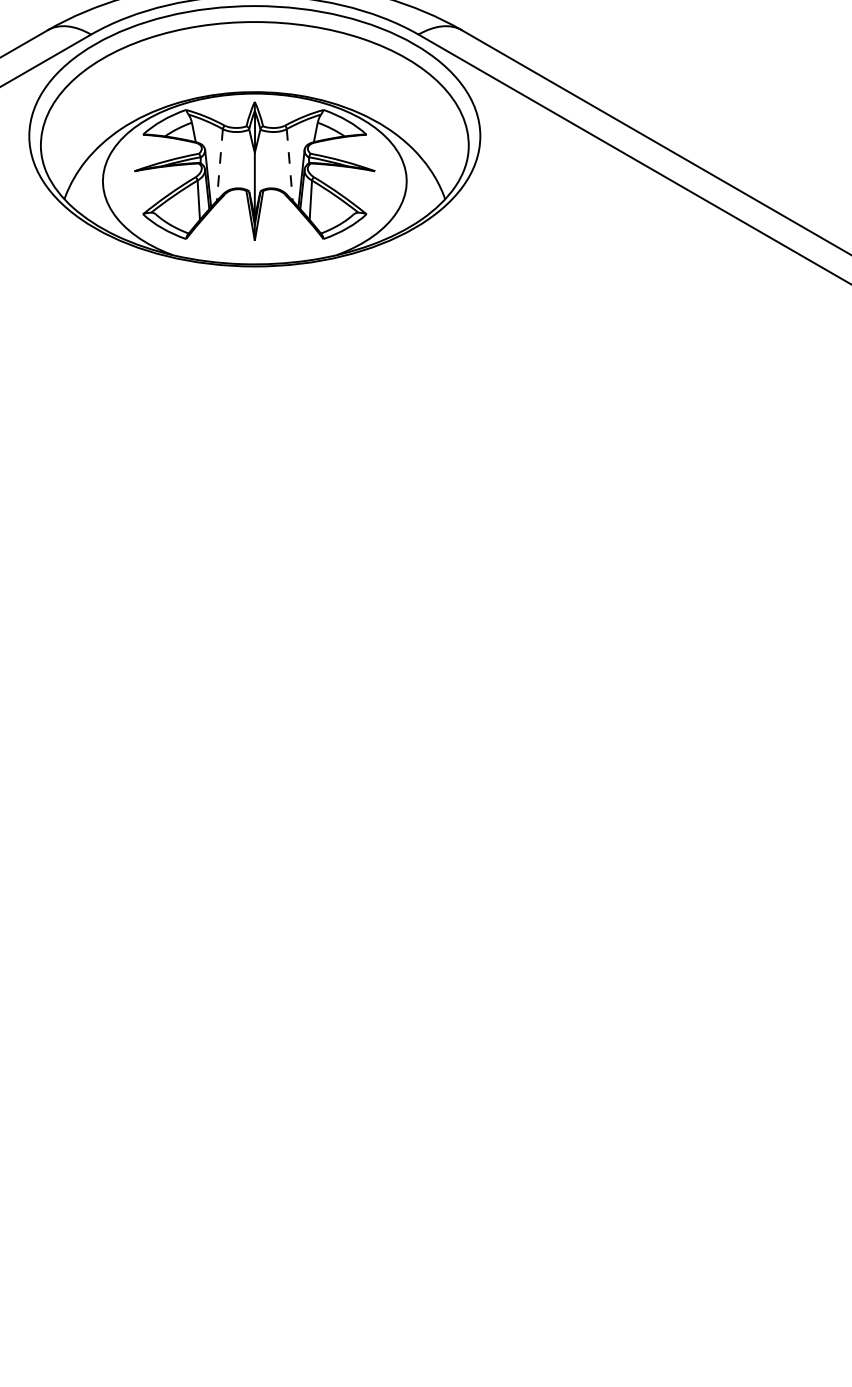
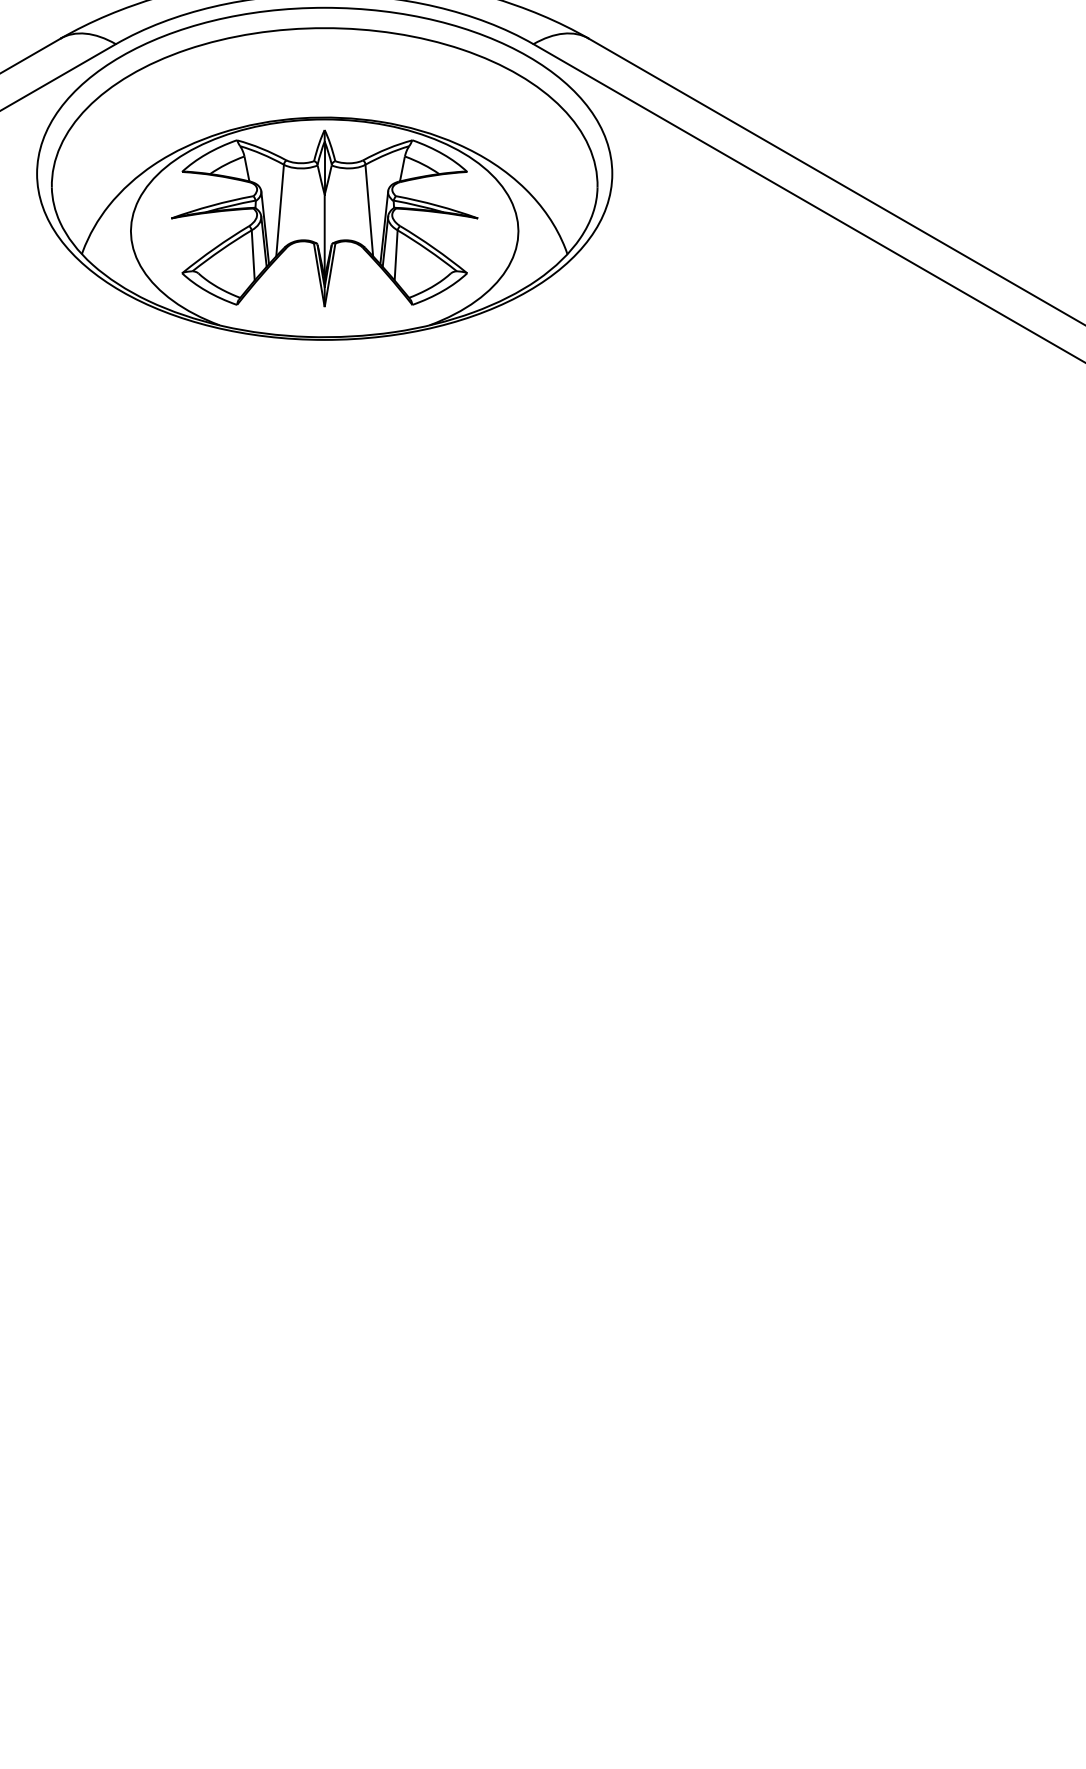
line: (220, 165) -> (280, 211), dashed -> solid
line: (289, 165) -> (369, 211), dashed -> solid

